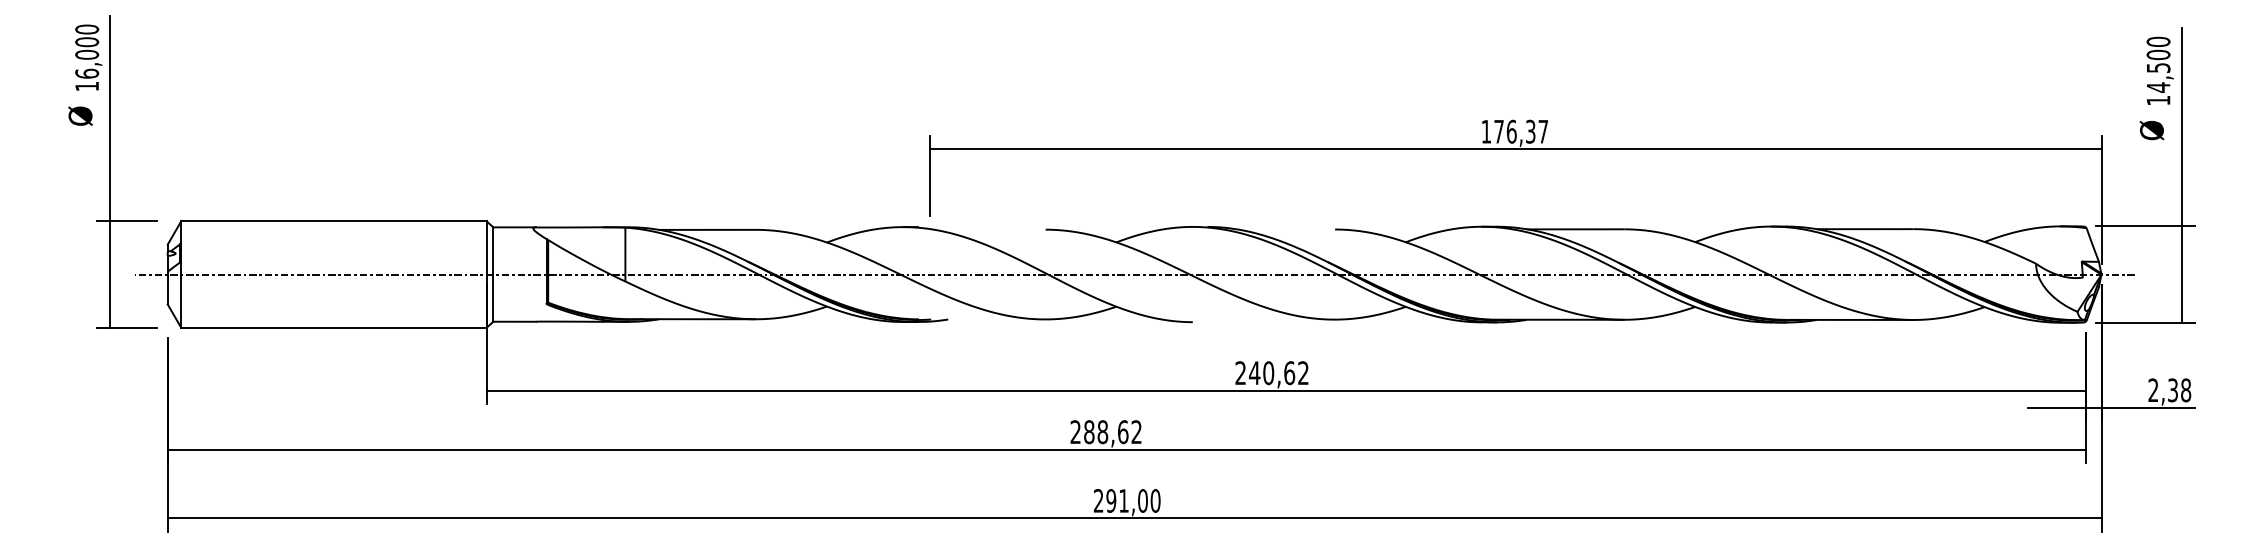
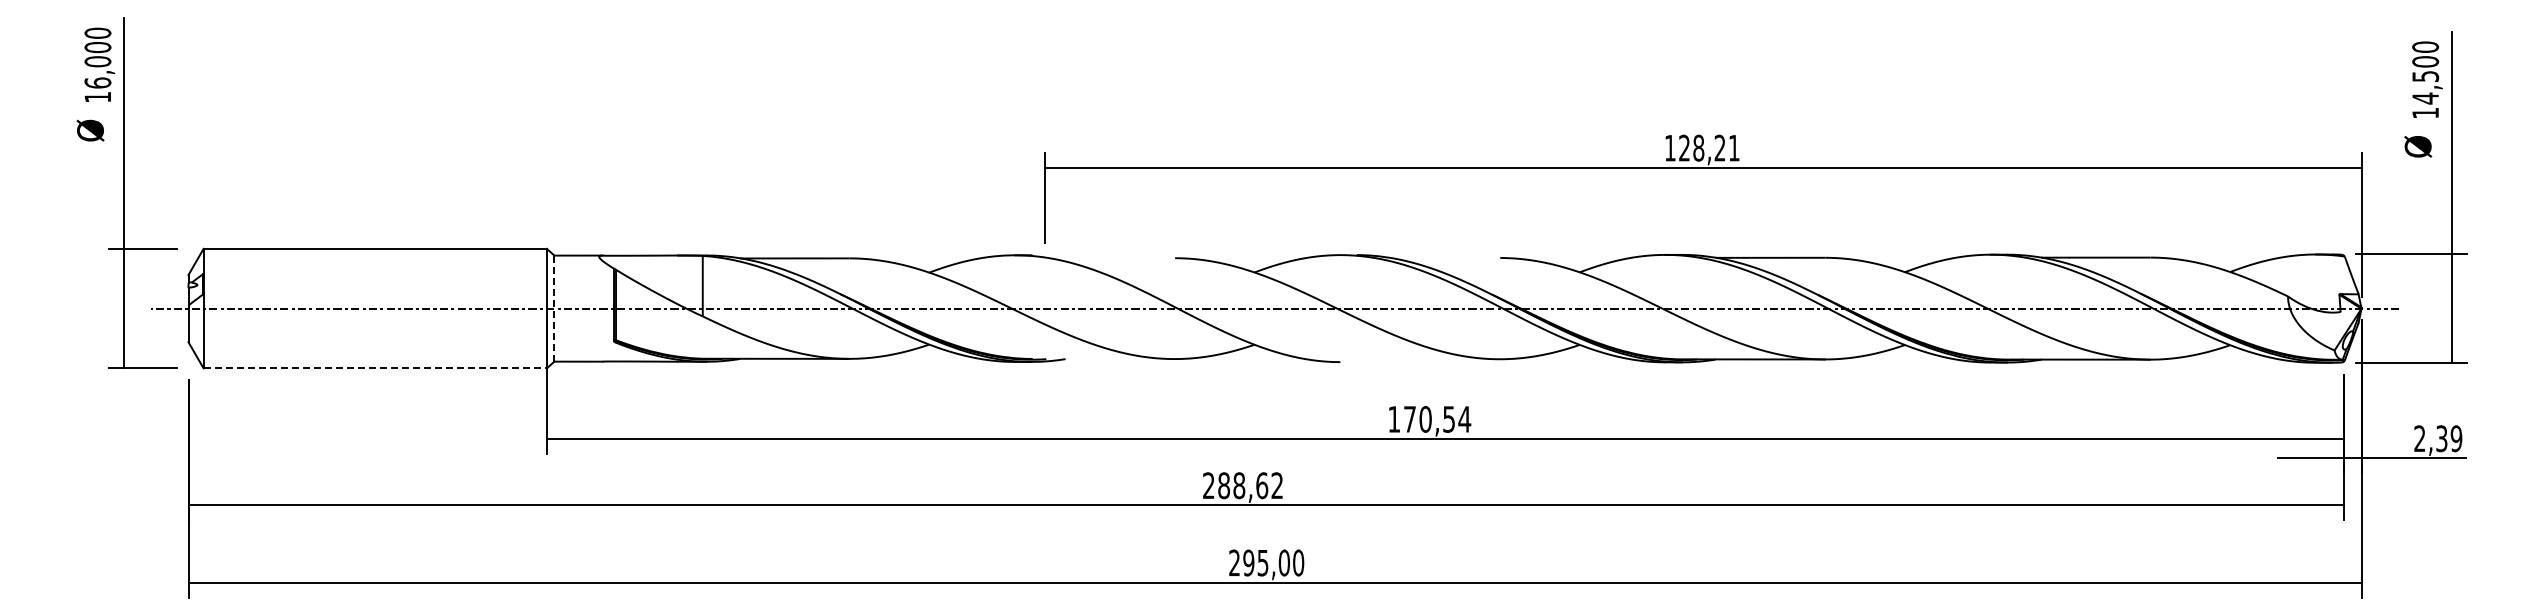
text: (1521, 131) -> (1709, 147), 176,37 -> 128,21
line: (493, 275) -> (554, 309), solid -> dashed
line: (334, 327) -> (375, 368), solid -> dashed
text: (1272, 373) -> (1429, 419), 240,62 -> 170,54
text: (2186, 390) -> (2456, 438), 2,38 -> 2,39
text: (1123, 501) -> (1262, 563), 291,00 -> 295,00

